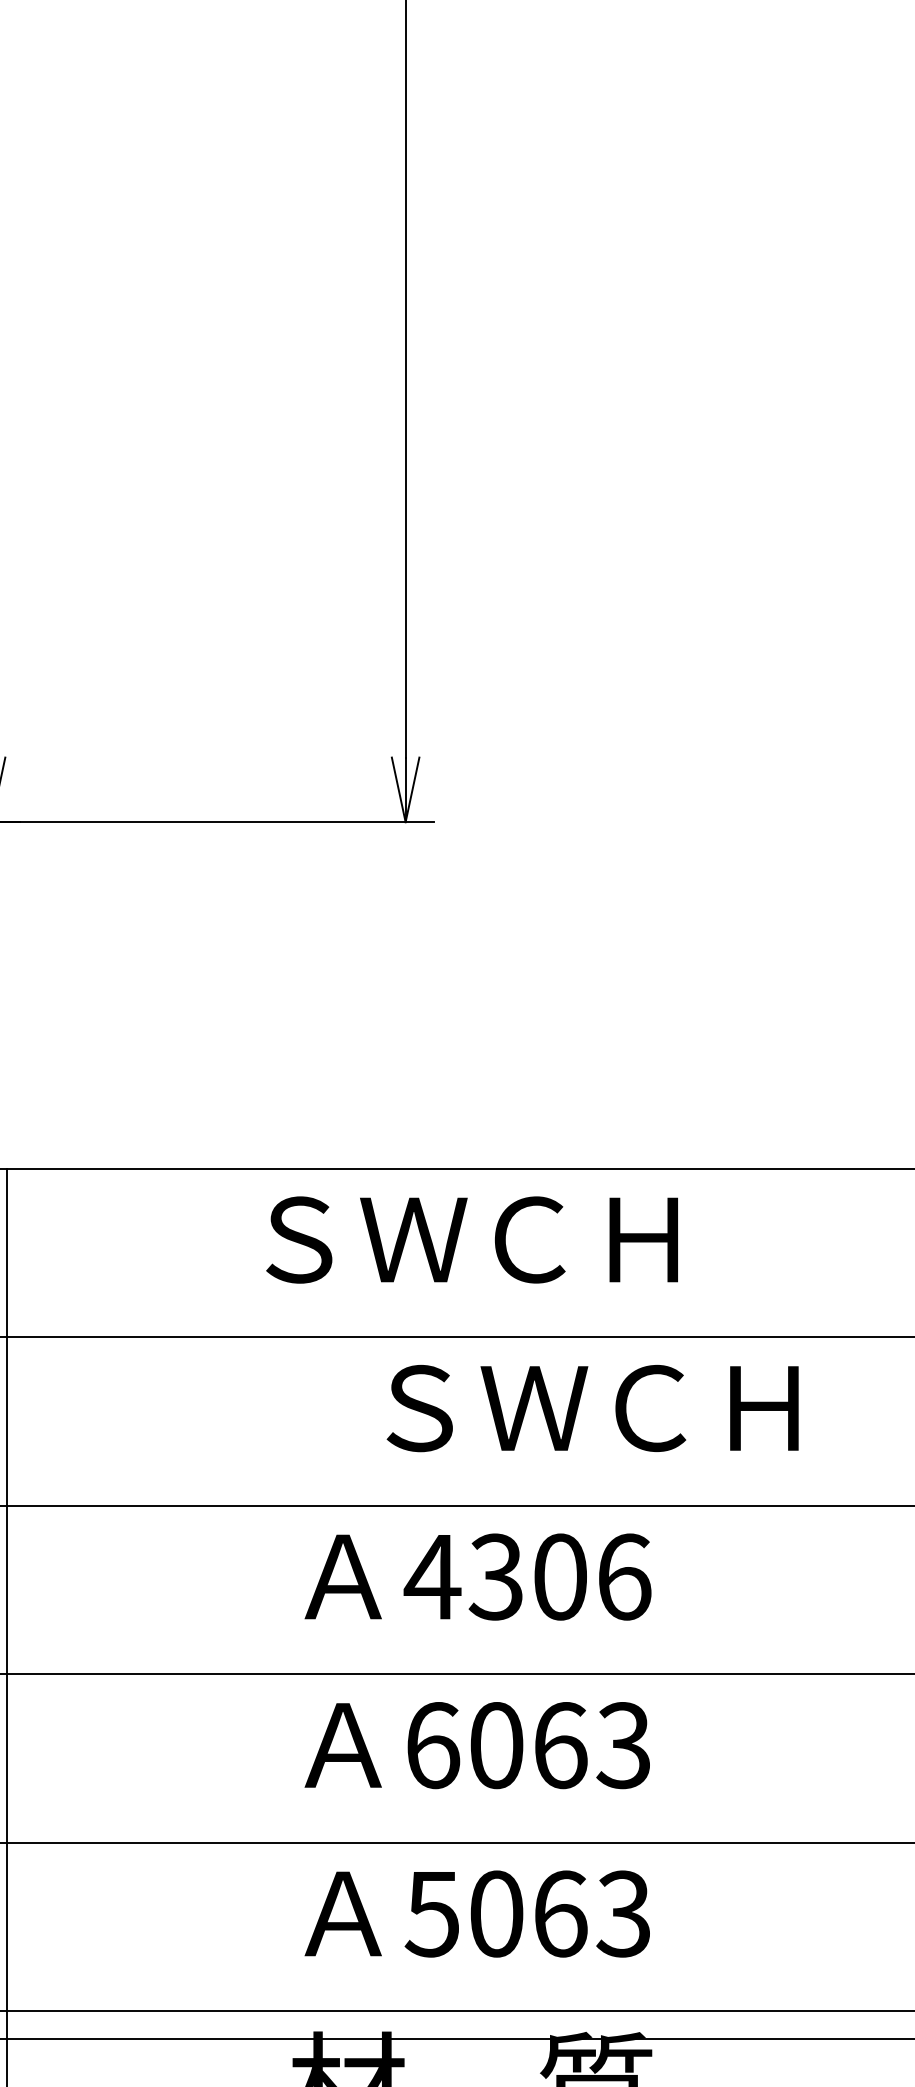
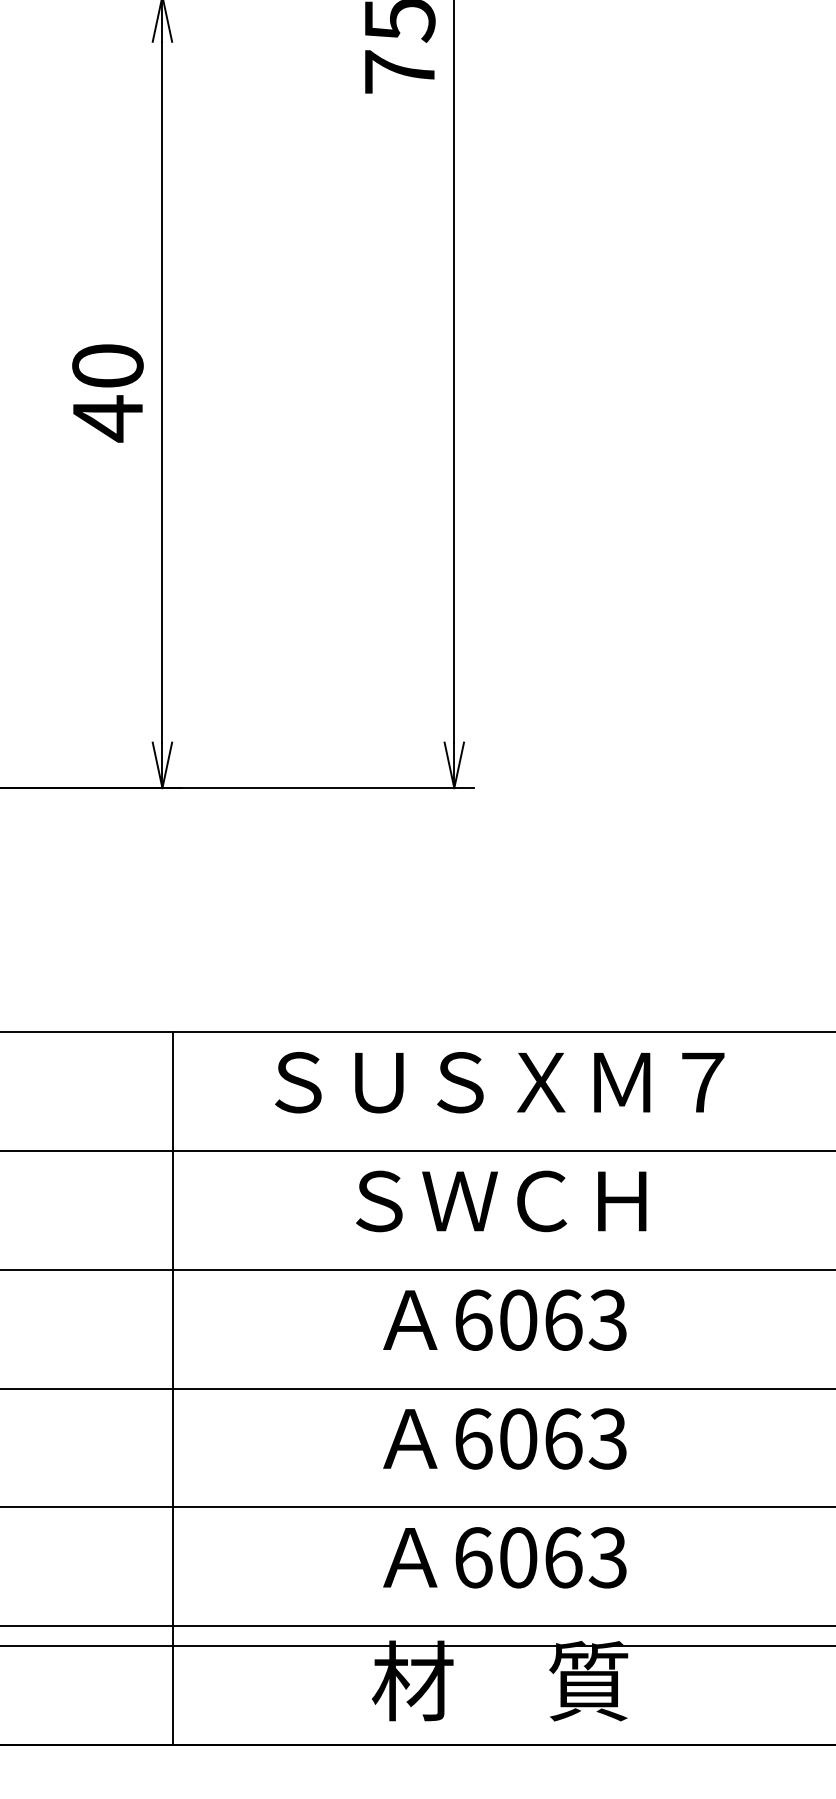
text: (469, 1239) -> (499, 1082), ＳＷＣＨ -> ＳＵＳＸＭ７
text: (593, 1408) -> (501, 1201), moved
text: (527, 1575) -> (540, 1319), 4306 -> 6063
text: (431, 1913) -> (472, 1557), 5063 -> 6063

